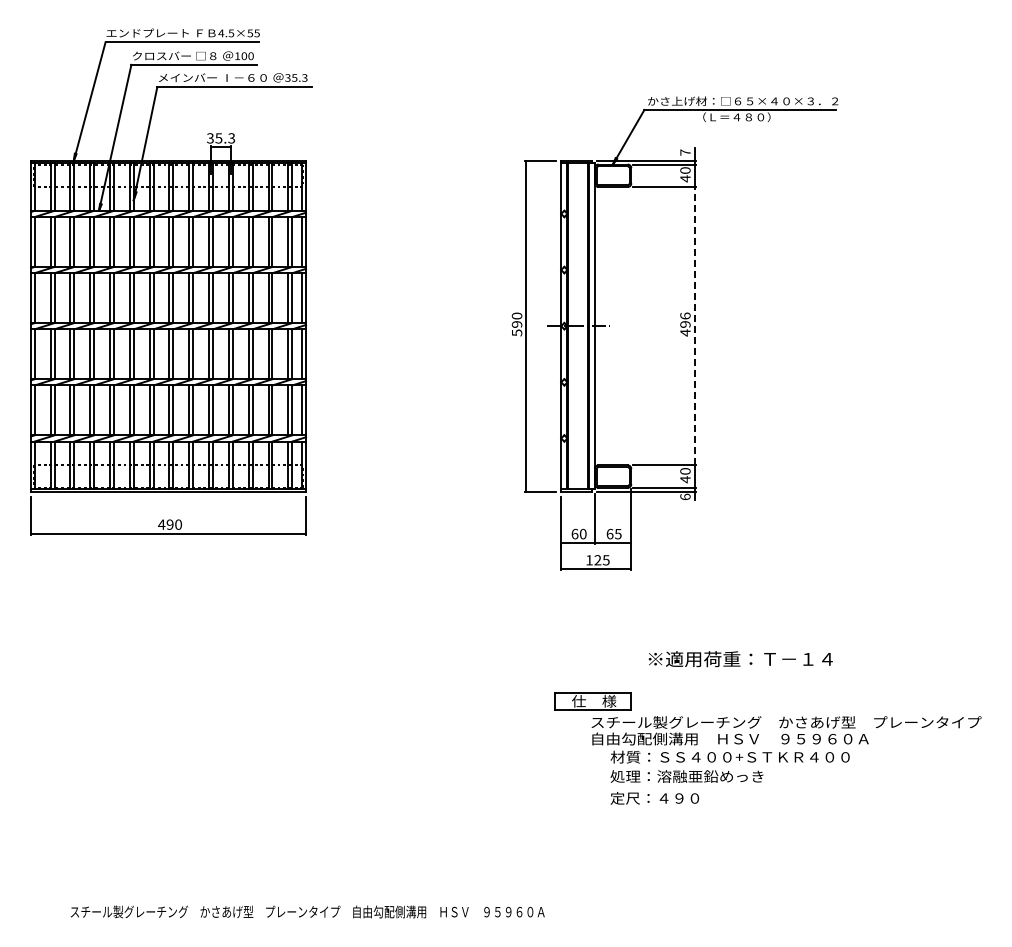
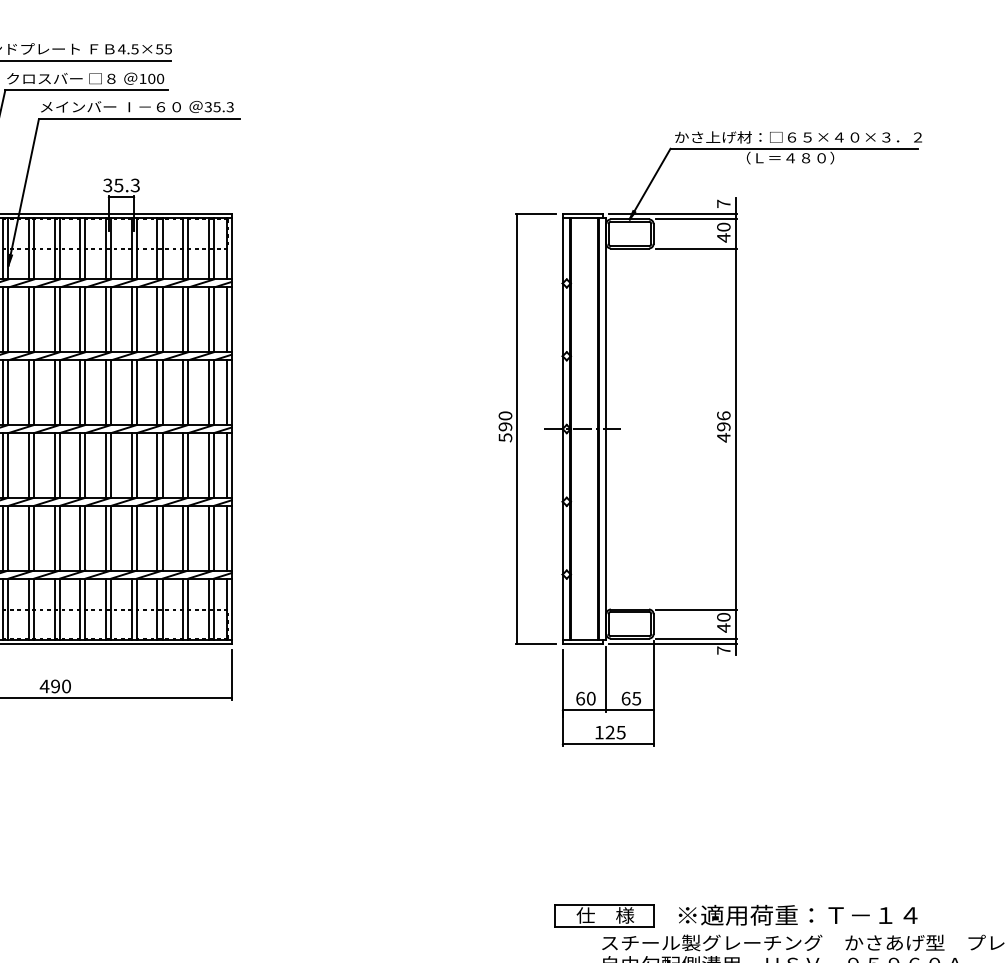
line: (694, 325) -> (735, 428), dashed -> solid
text: (685, 496) -> (723, 649), 6 -> 7
text: (740, 659) -> (797, 915), moved

